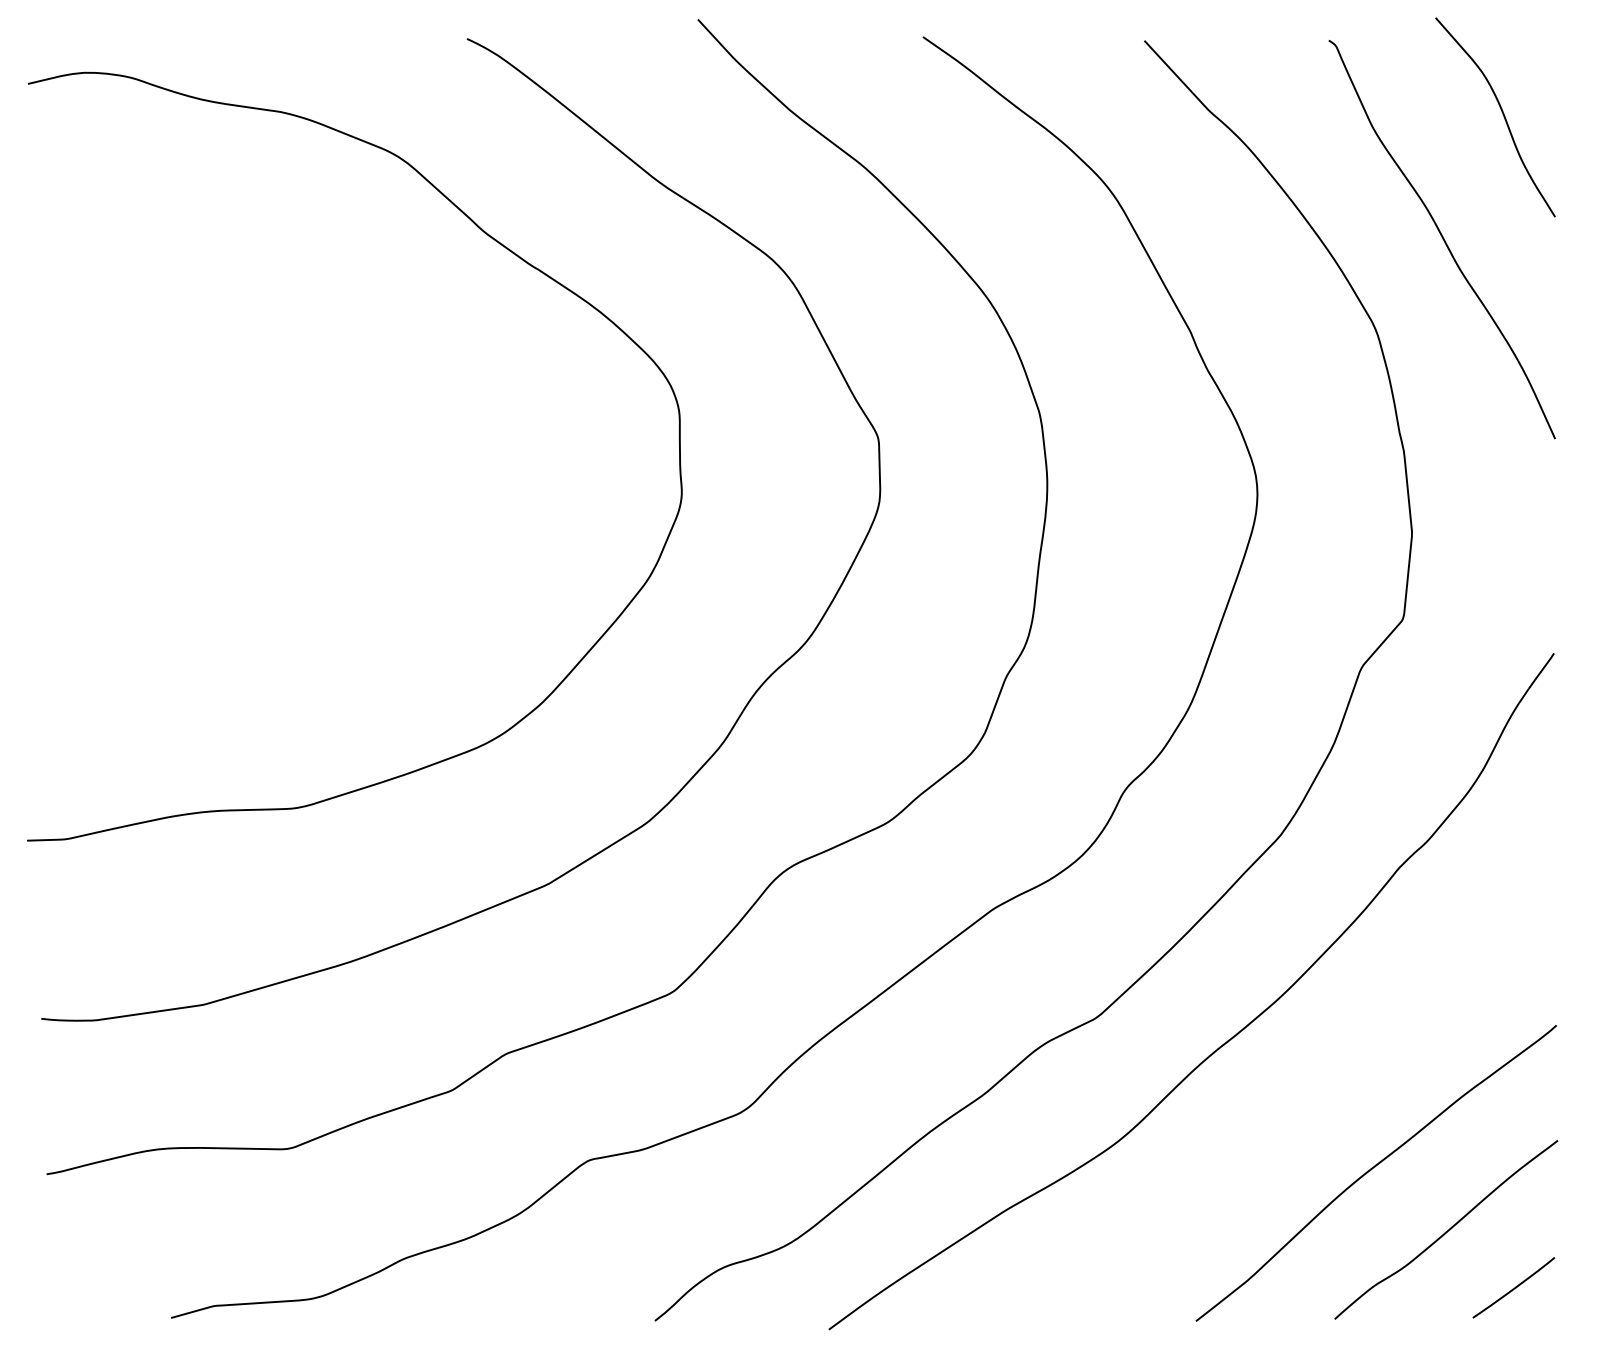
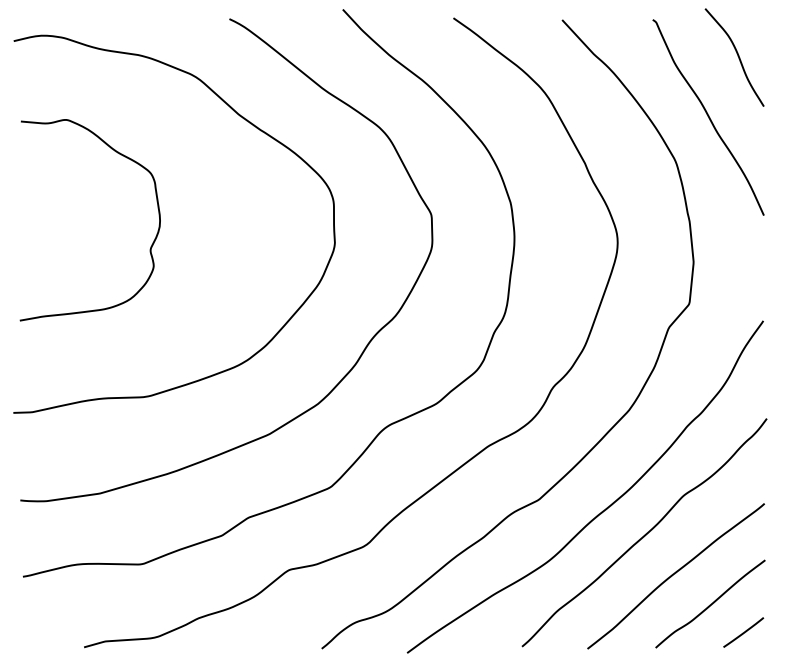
curve: (306, 501) -> (150, 246), added
curve: (1314, 1086) -> (645, 533), added

